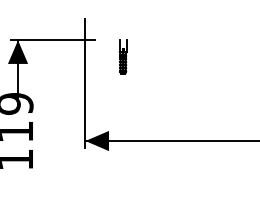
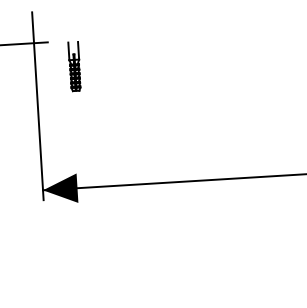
part: (122, 56) -> (73, 65), moved

